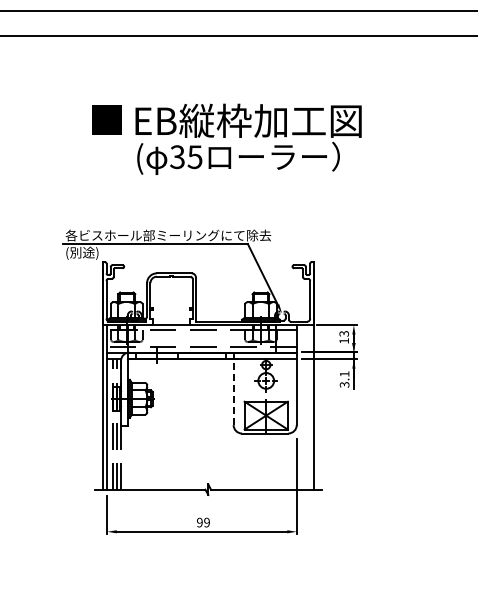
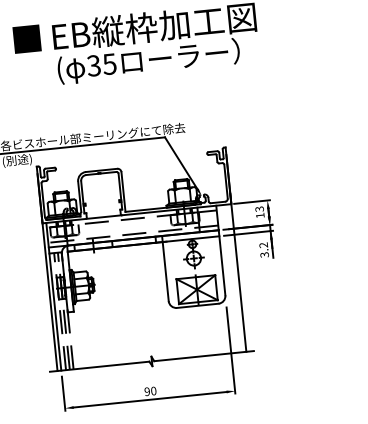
text: (344, 373) -> (263, 244), 3.1 -> 3.2
line: (233, 392) -> (165, 271), dashed -> solid
text: (206, 522) -> (153, 391), 99 -> 90

